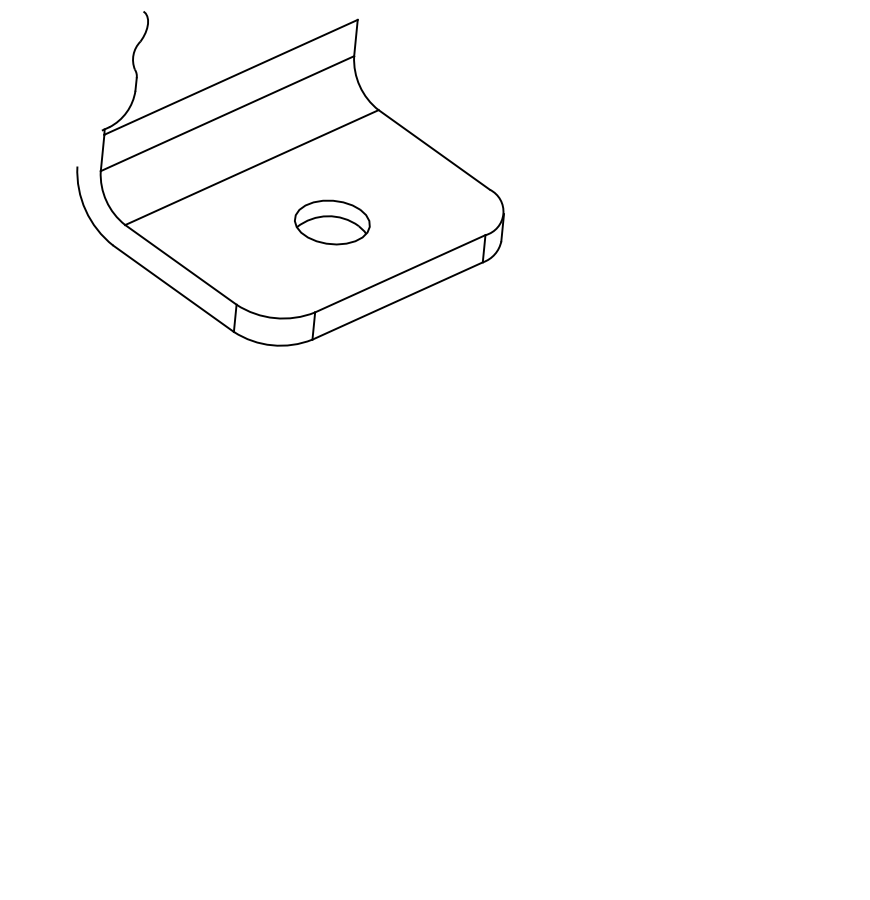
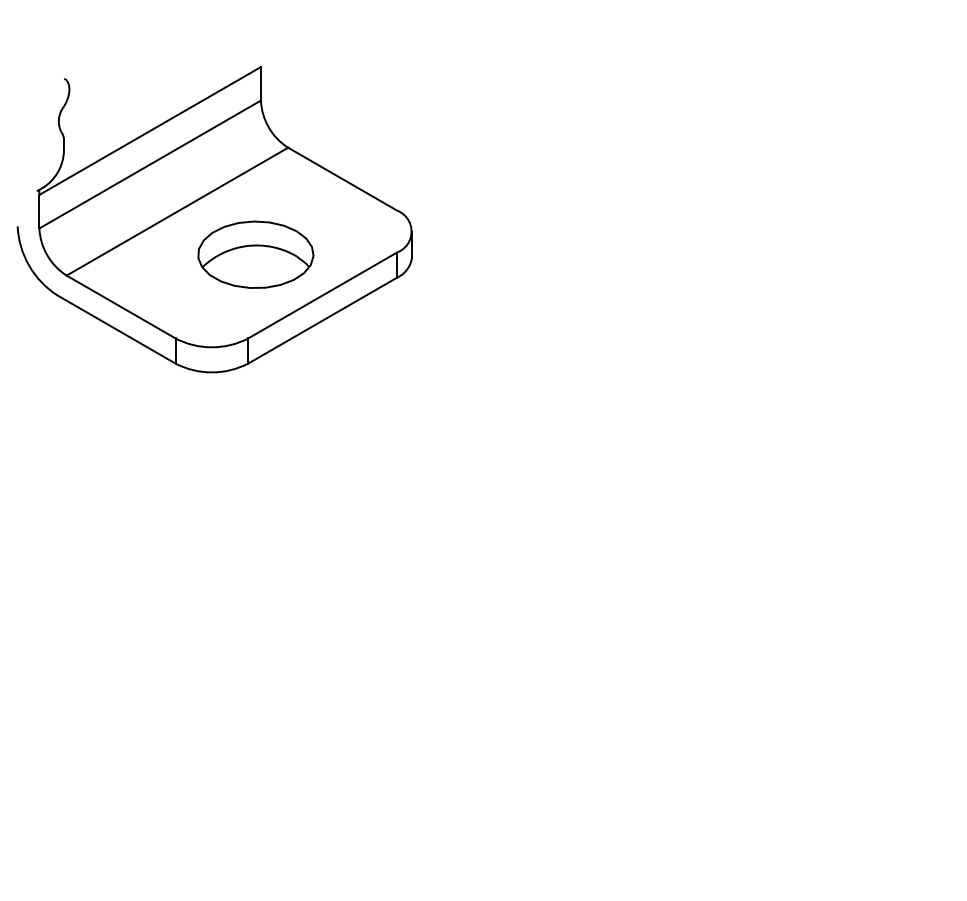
part: (331, 222) -> (255, 254), size x1.67

